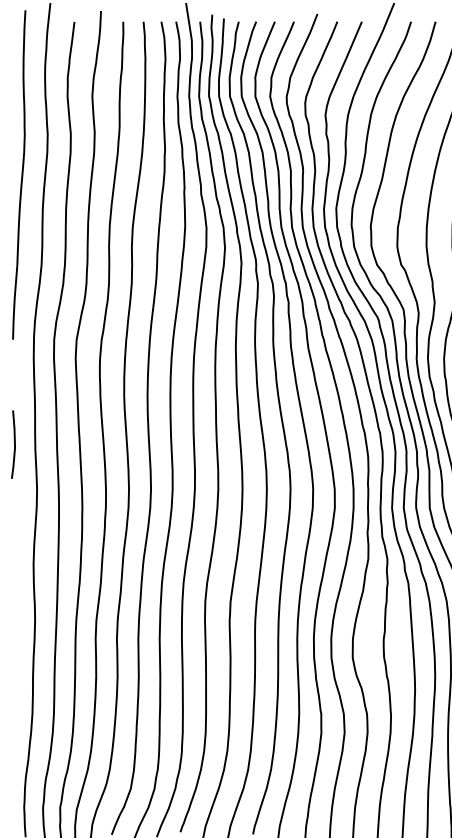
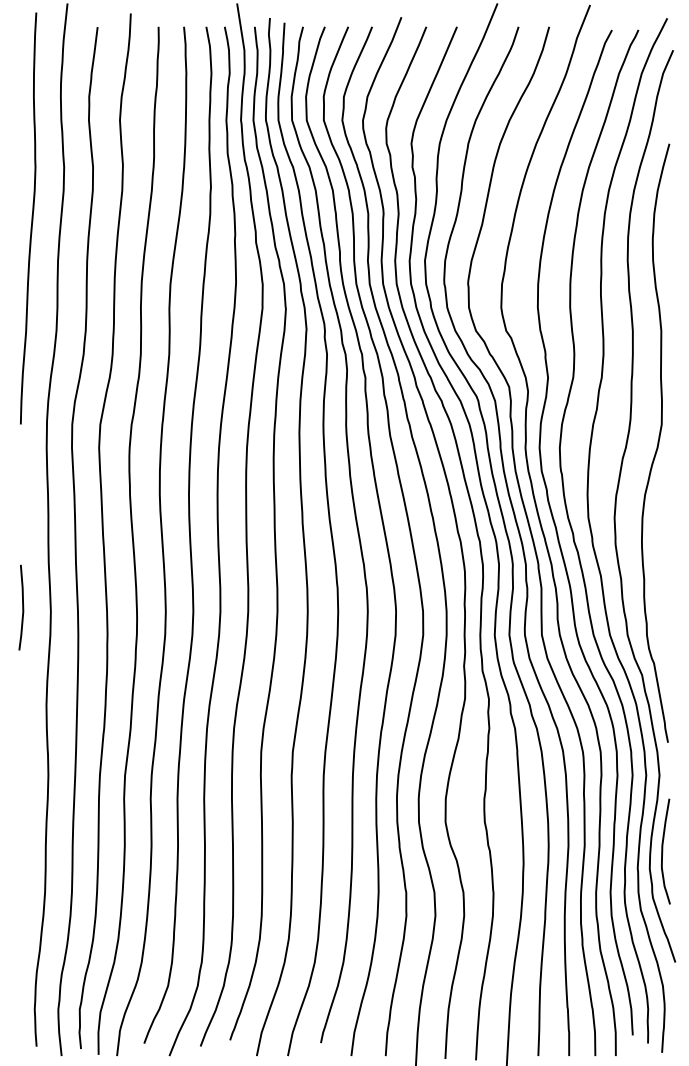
line: (14, 444) -> (22, 607), moved

